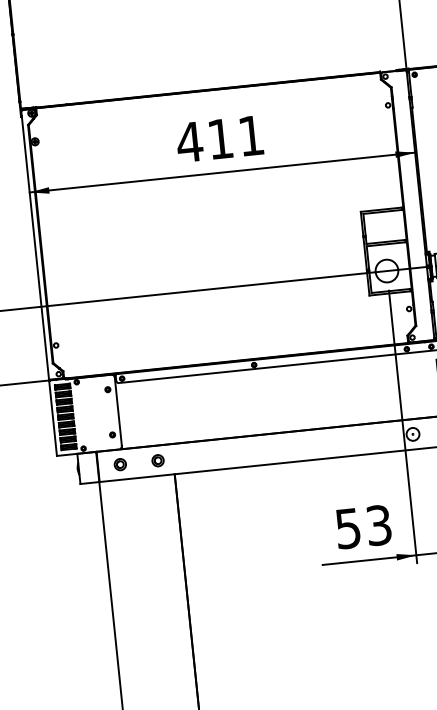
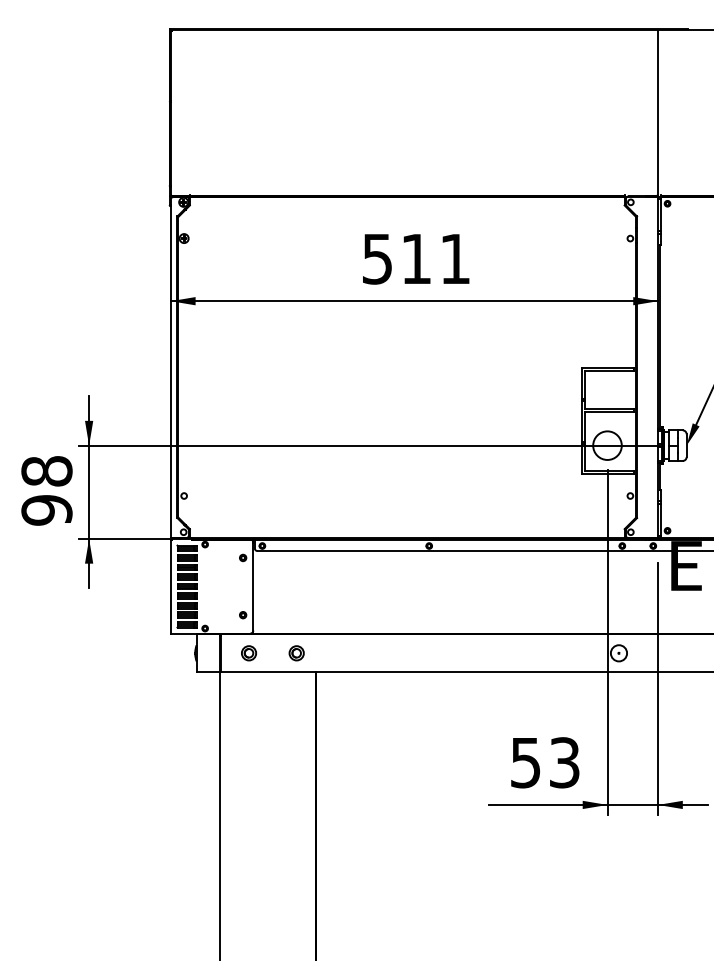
text: (189, 142) -> (377, 259), 411 -> 511

